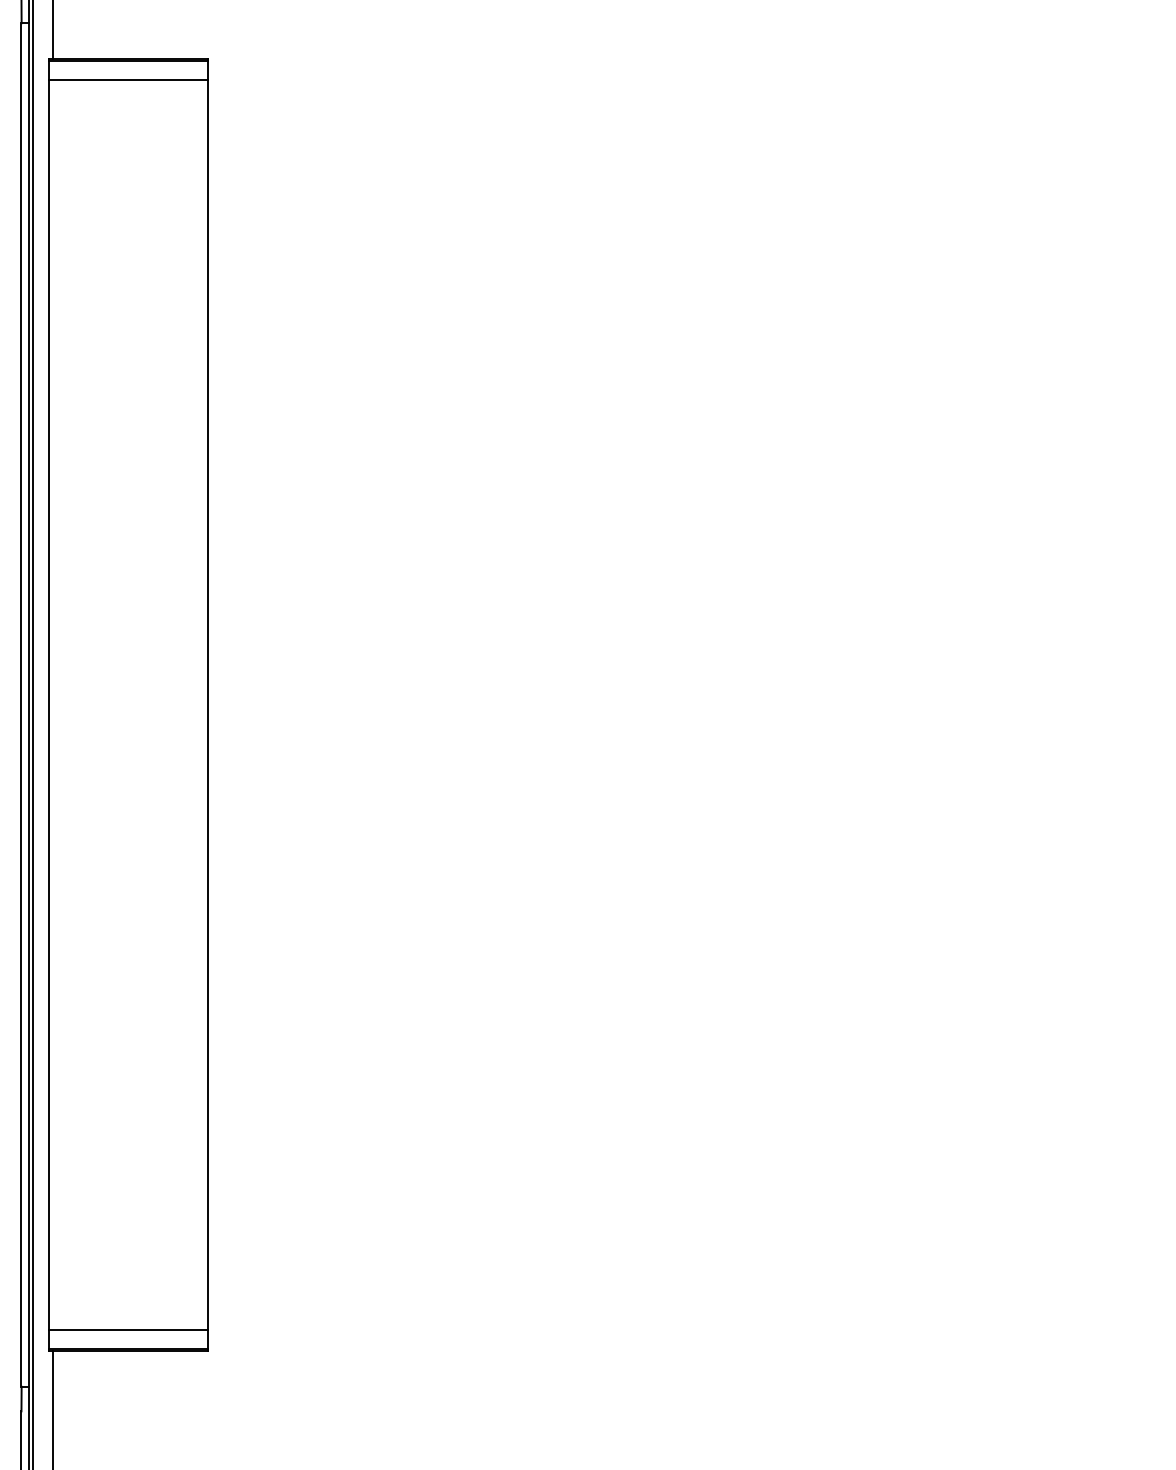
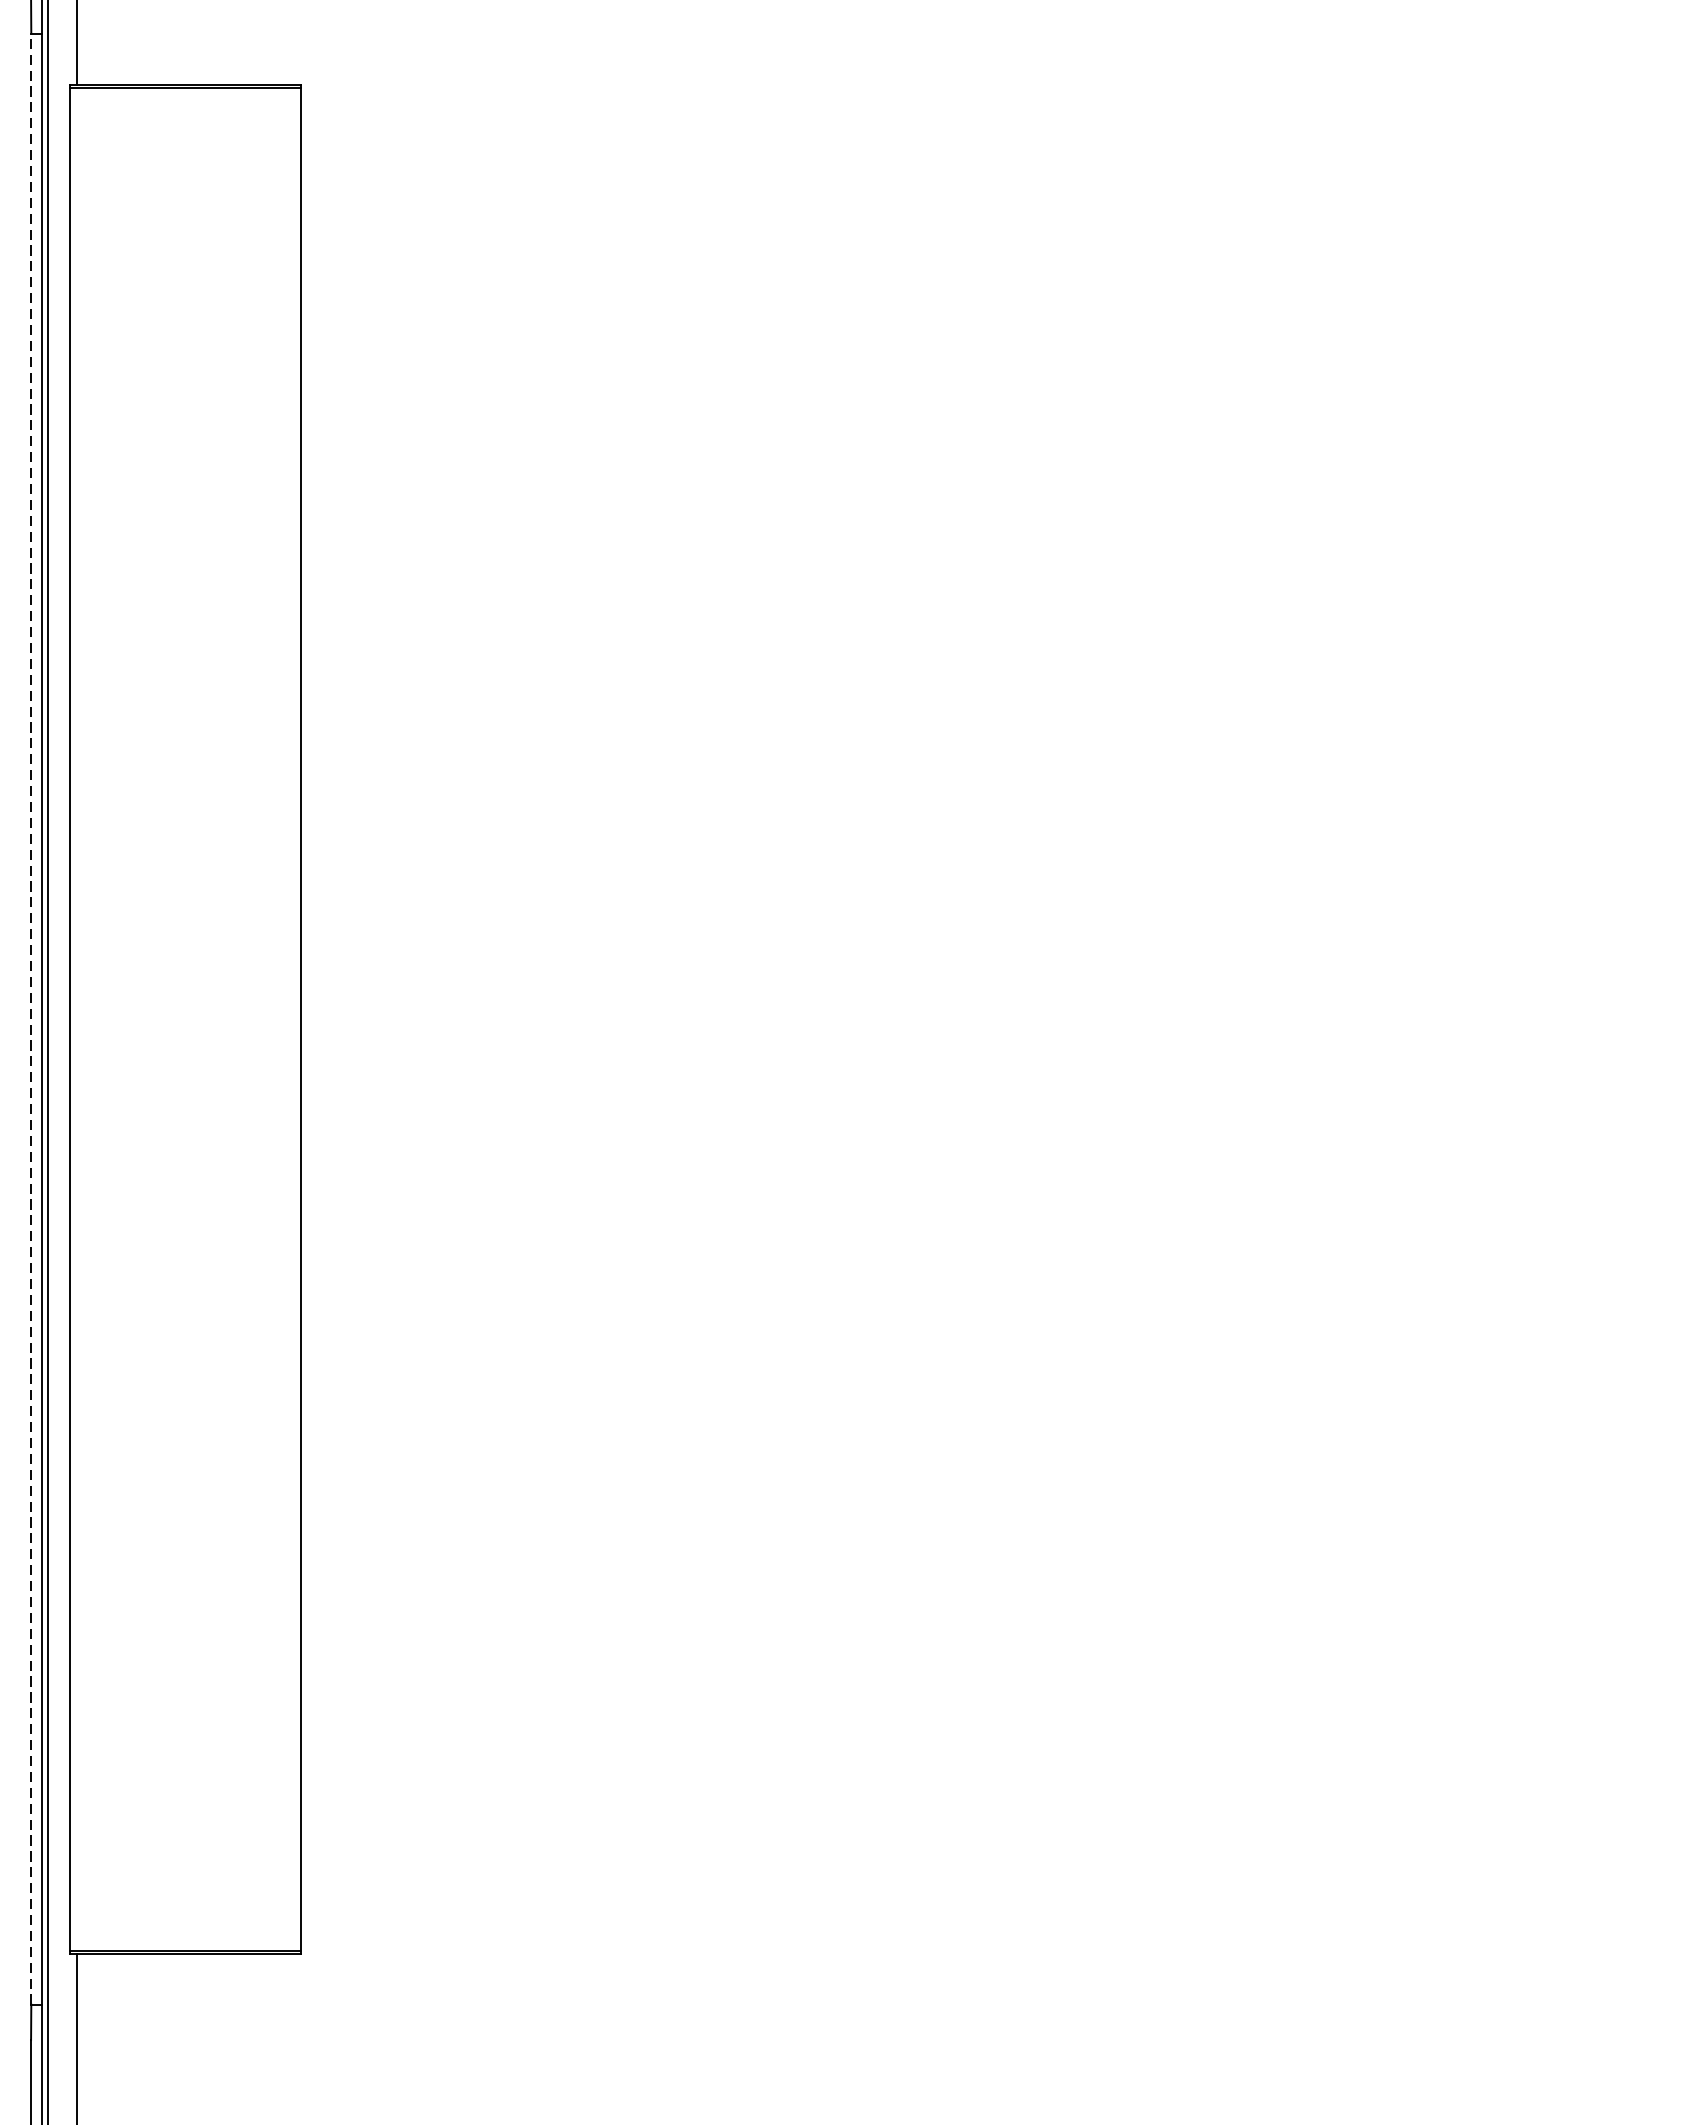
line: (127, 79) -> (184, 114), removed
line: (21, 705) -> (31, 1019), solid -> dashed
line: (127, 1330) -> (184, 1923), removed

